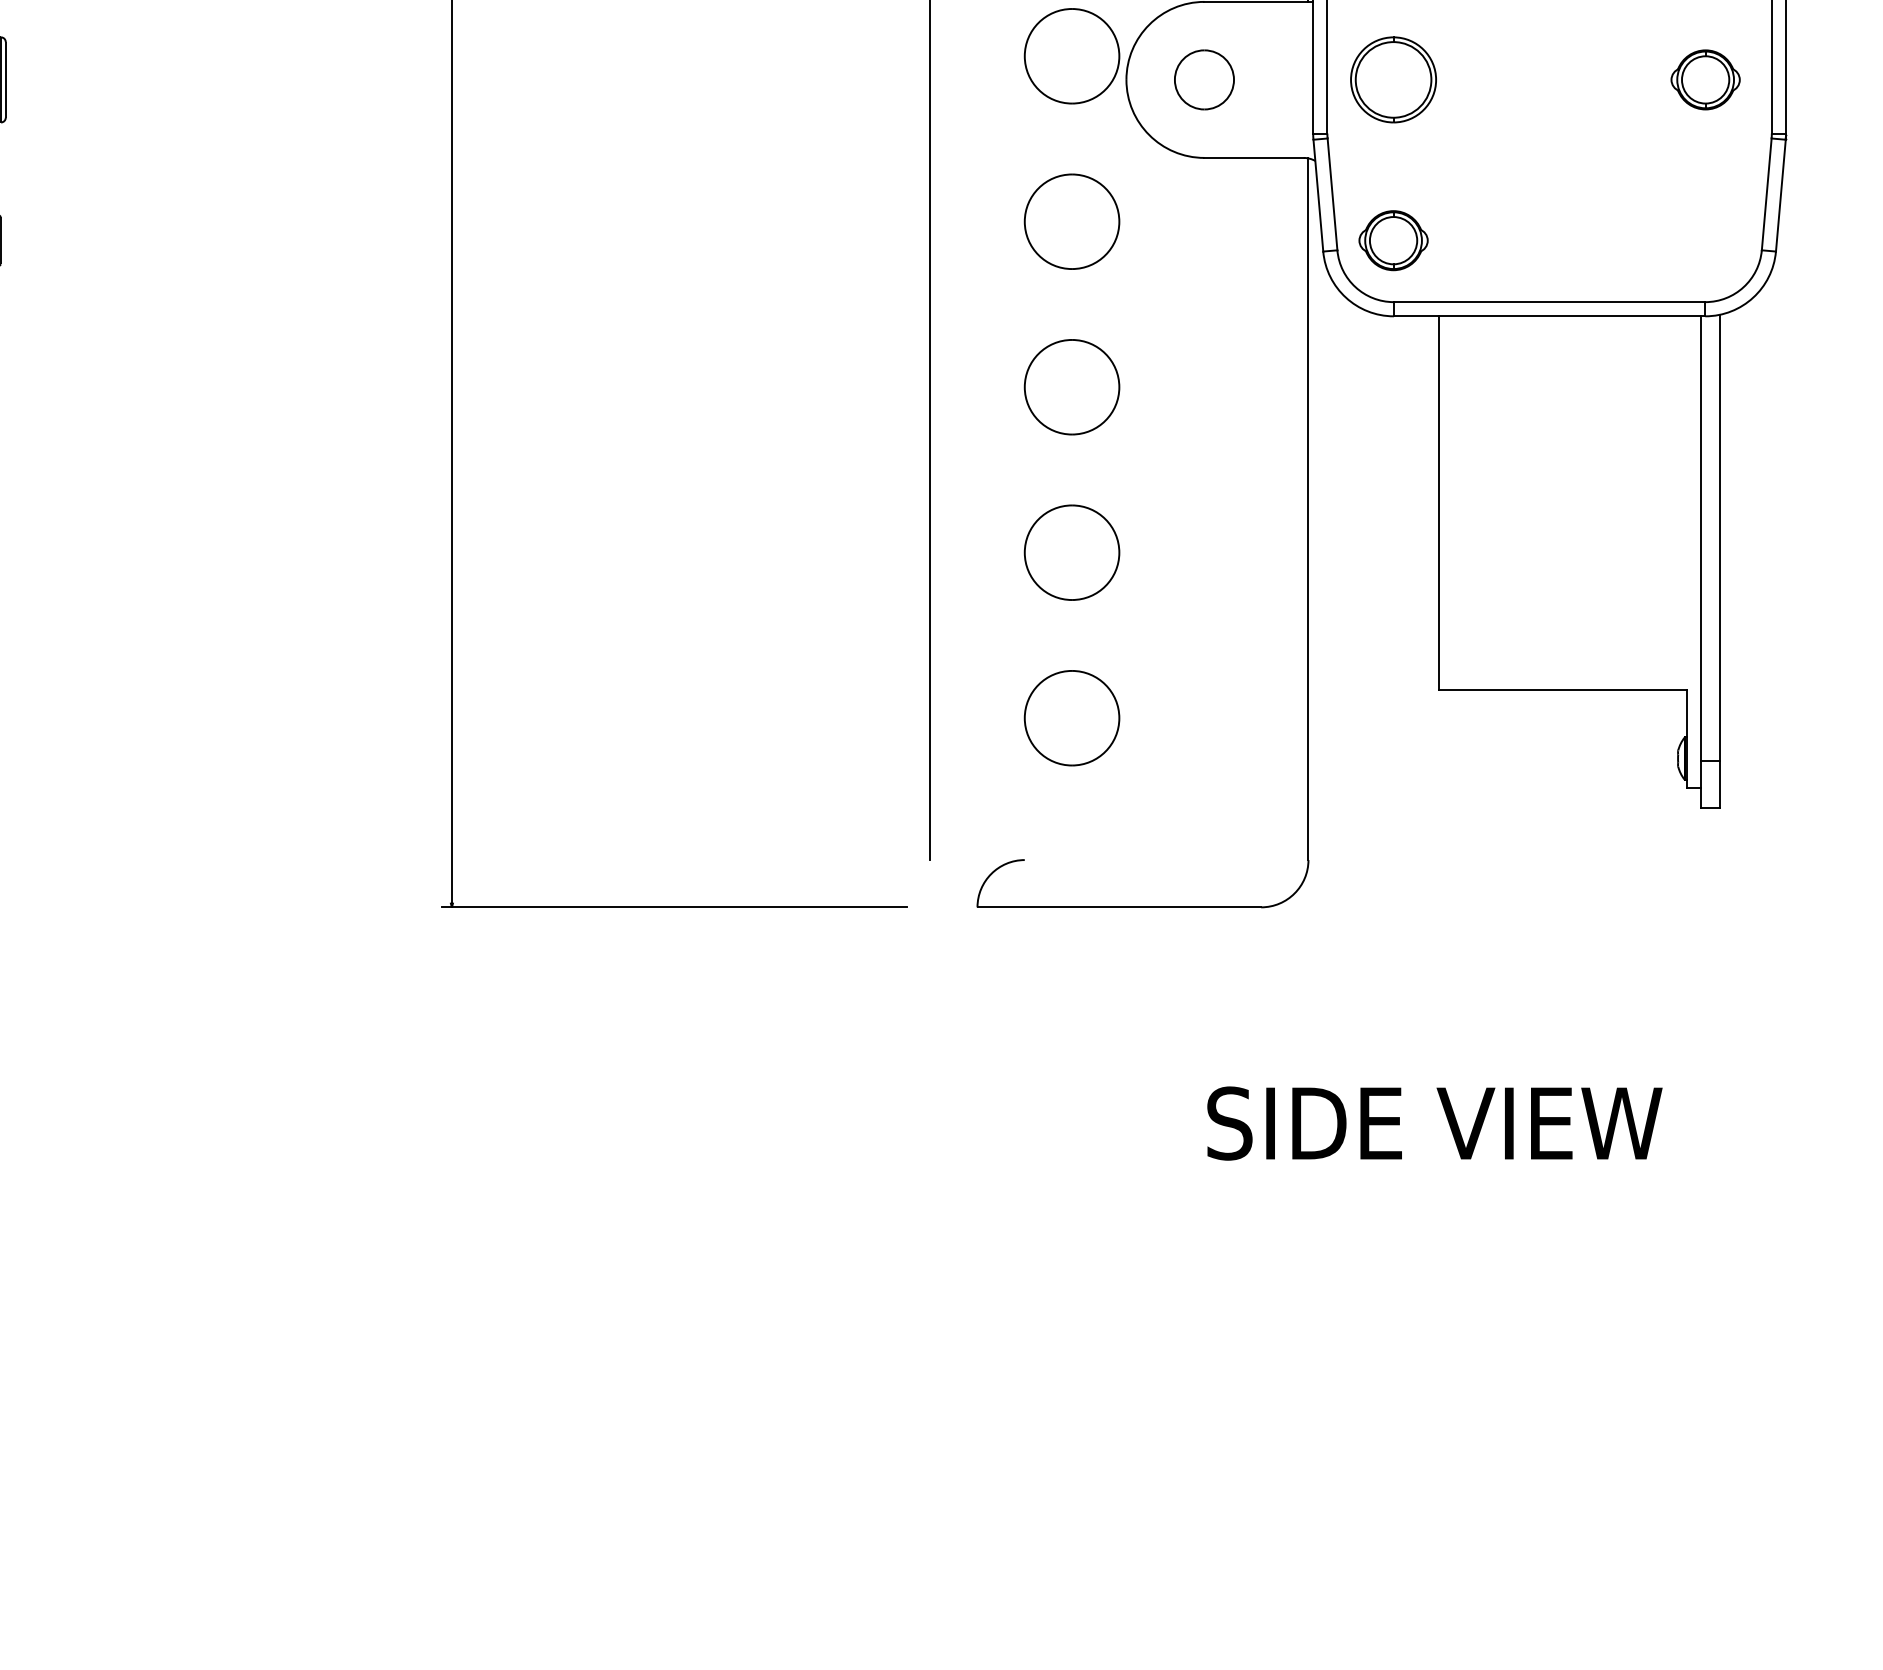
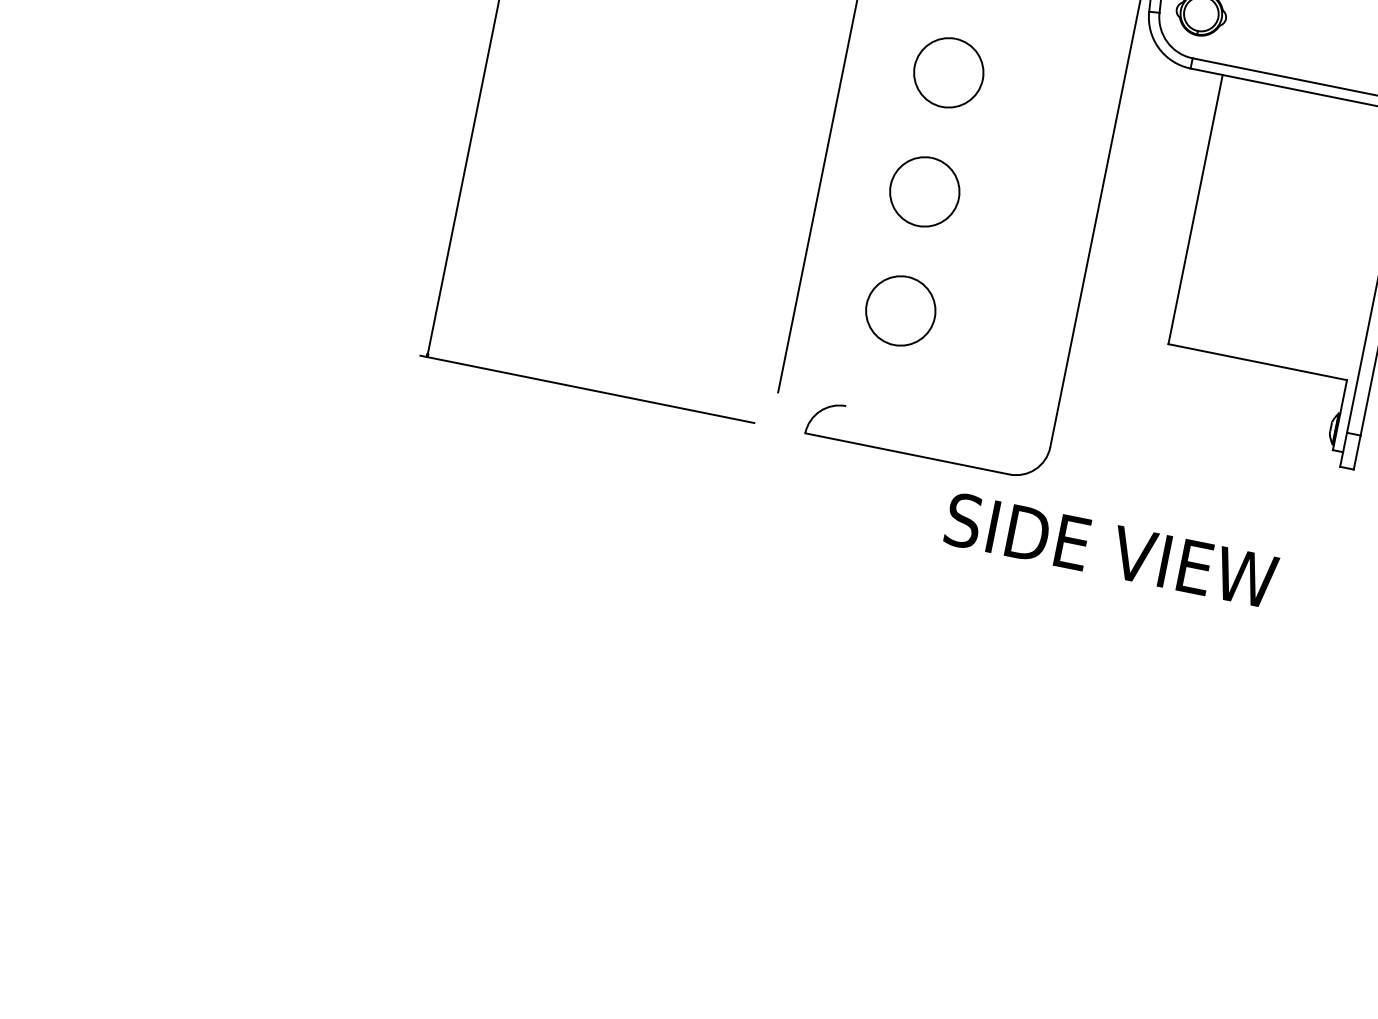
text: (1434, 1123) -> (1111, 550), moved

